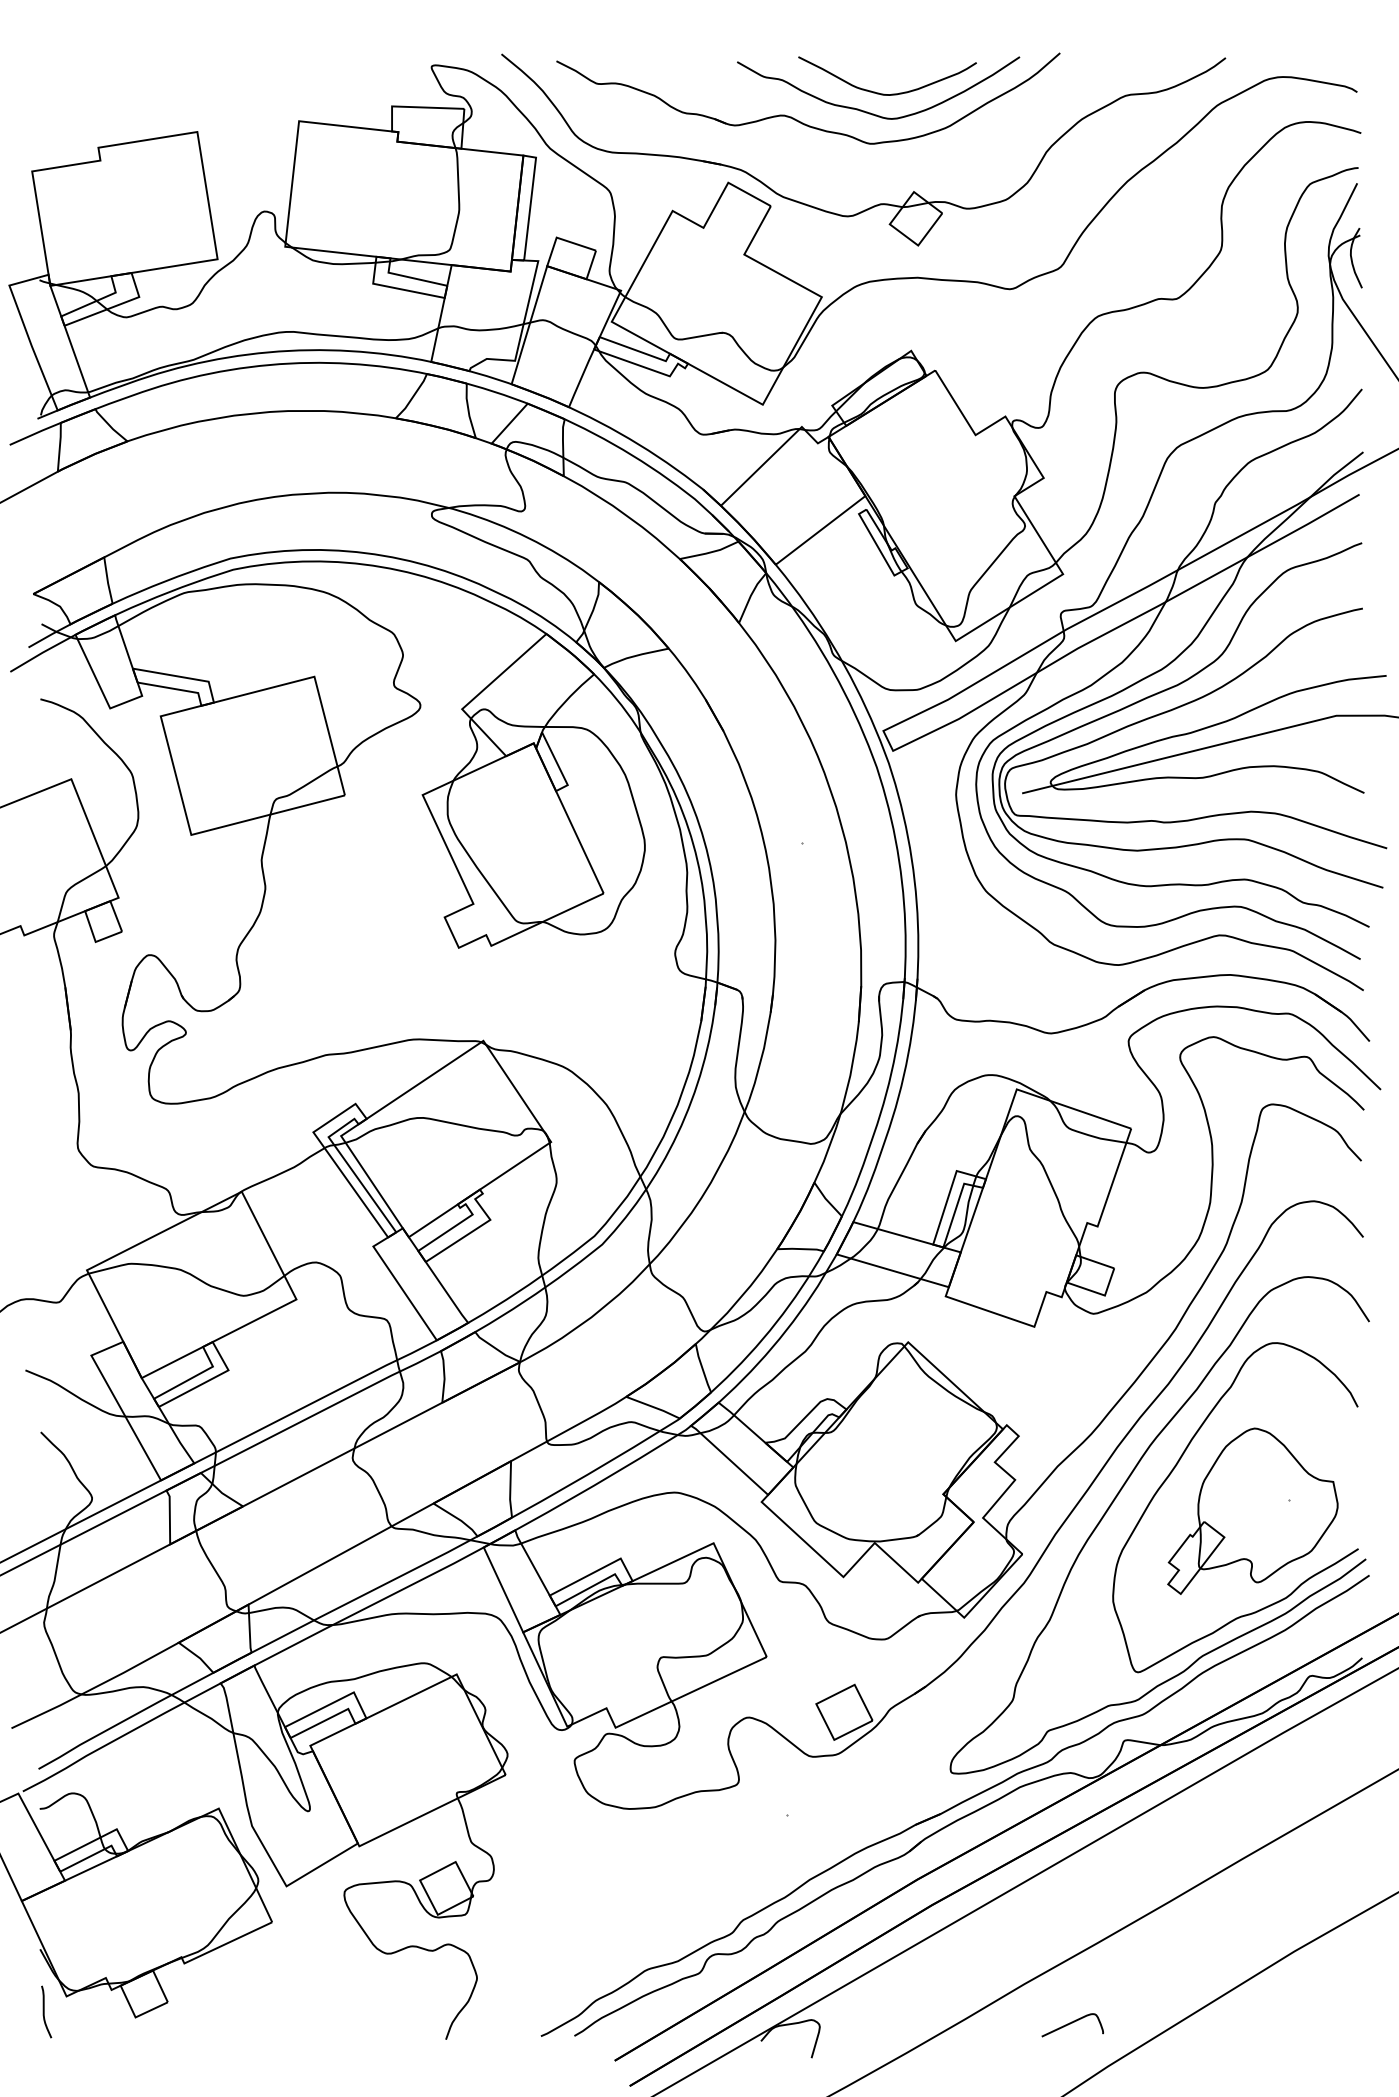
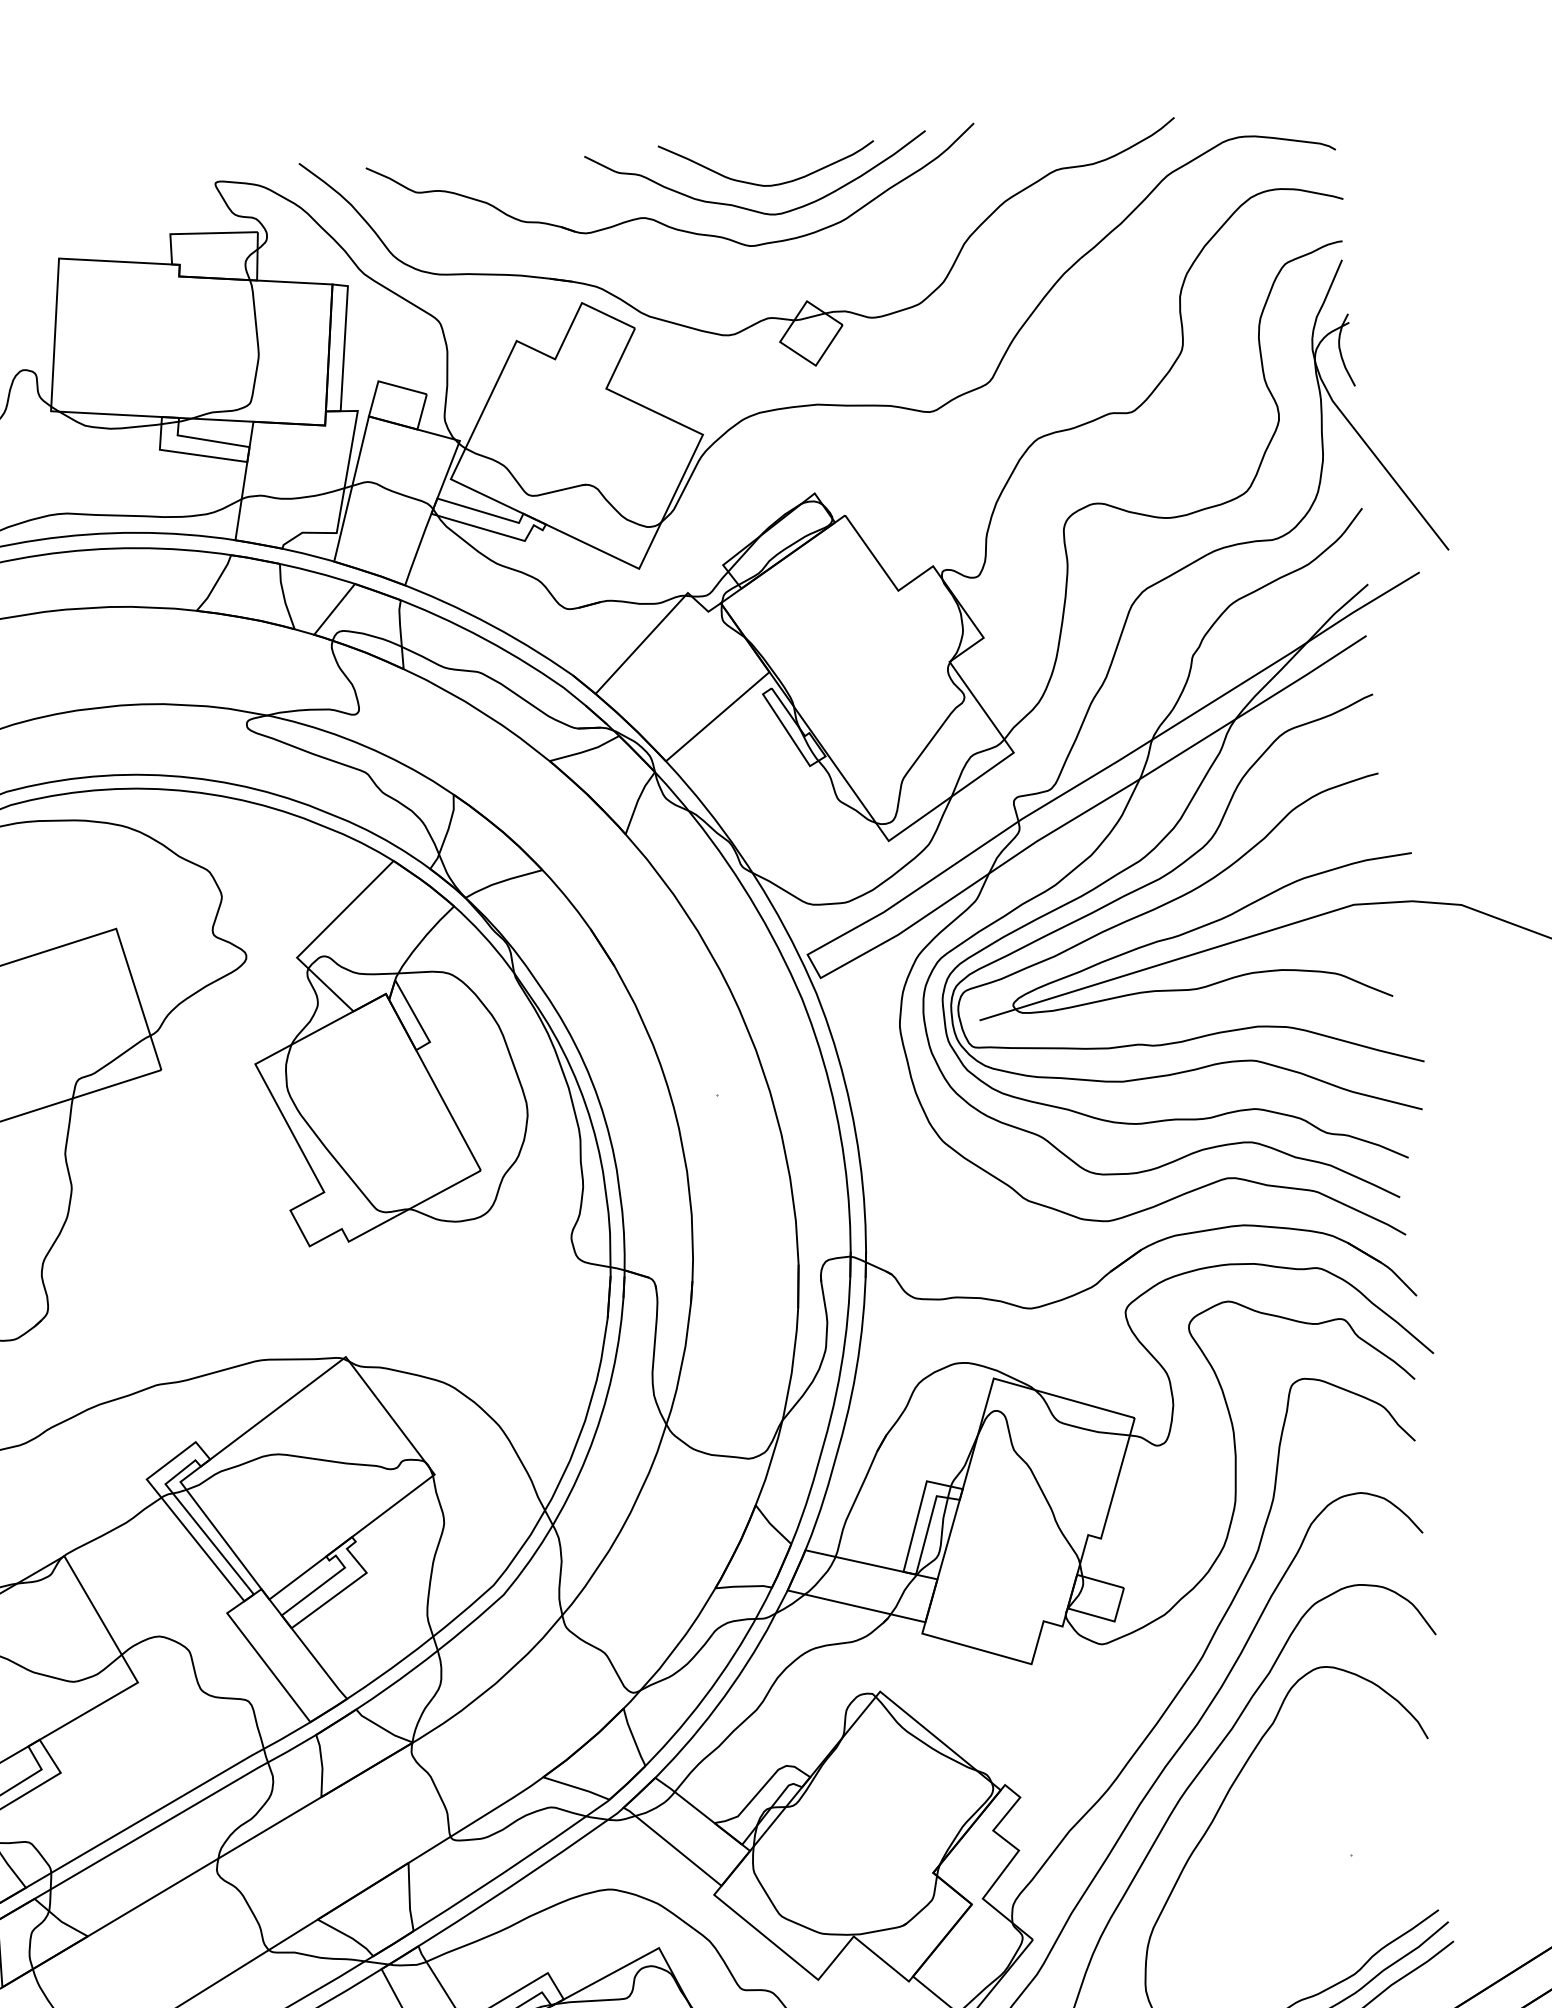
part: (1252, 1510) -> (1307, 1870), removed

